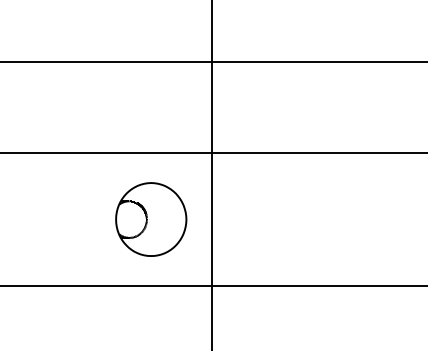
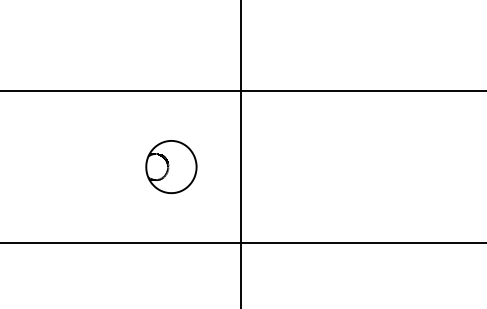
part: (150, 218) -> (170, 166), size x0.62

